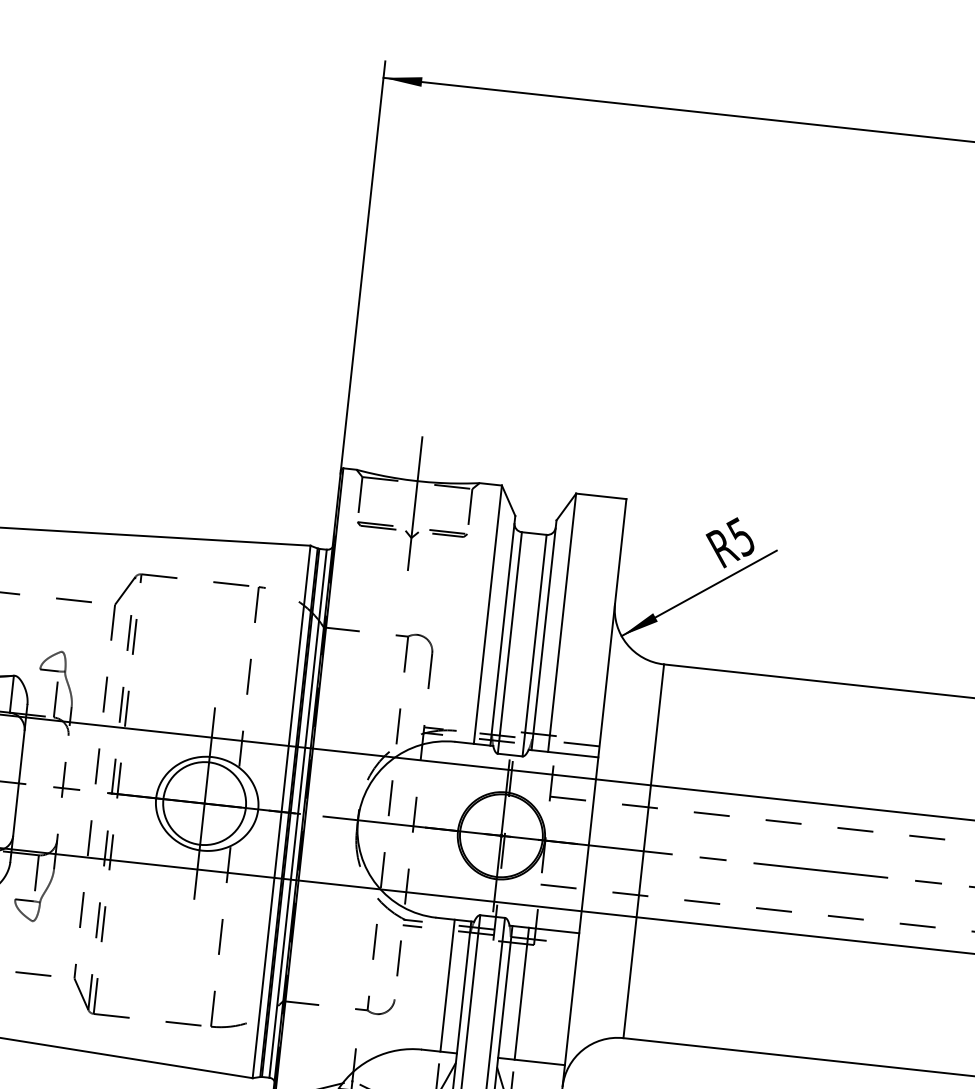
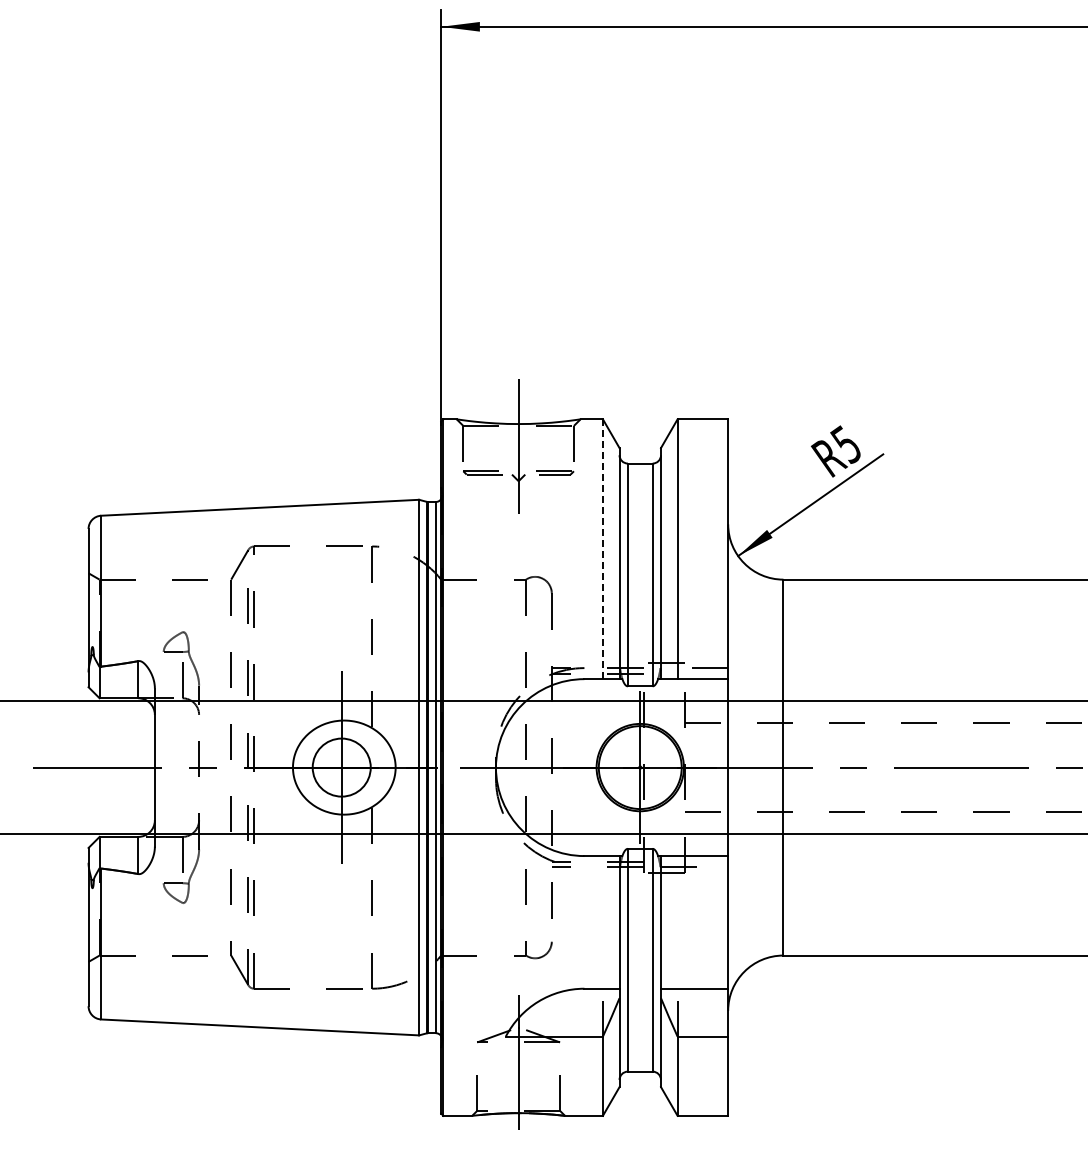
line: (487, 614) -> (602, 549), solid -> dashed
circle: (204, 803) -> (341, 767), size x0.7
line: (447, 985) -> (602, 922), removed
line: (521, 993) -> (677, 922), removed

